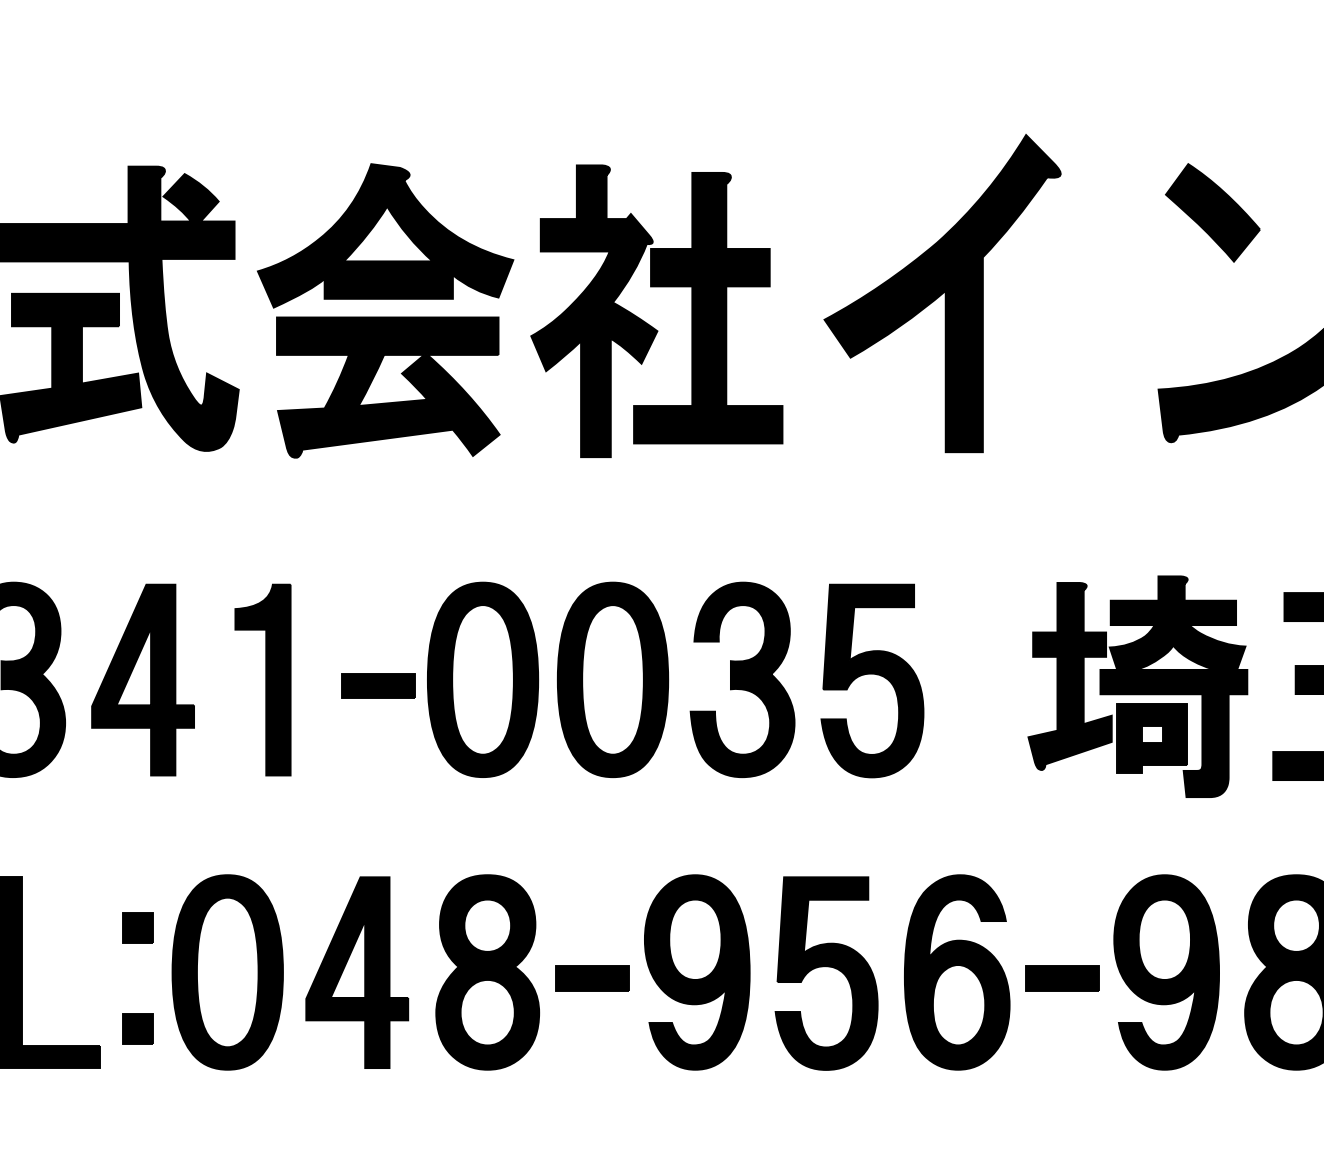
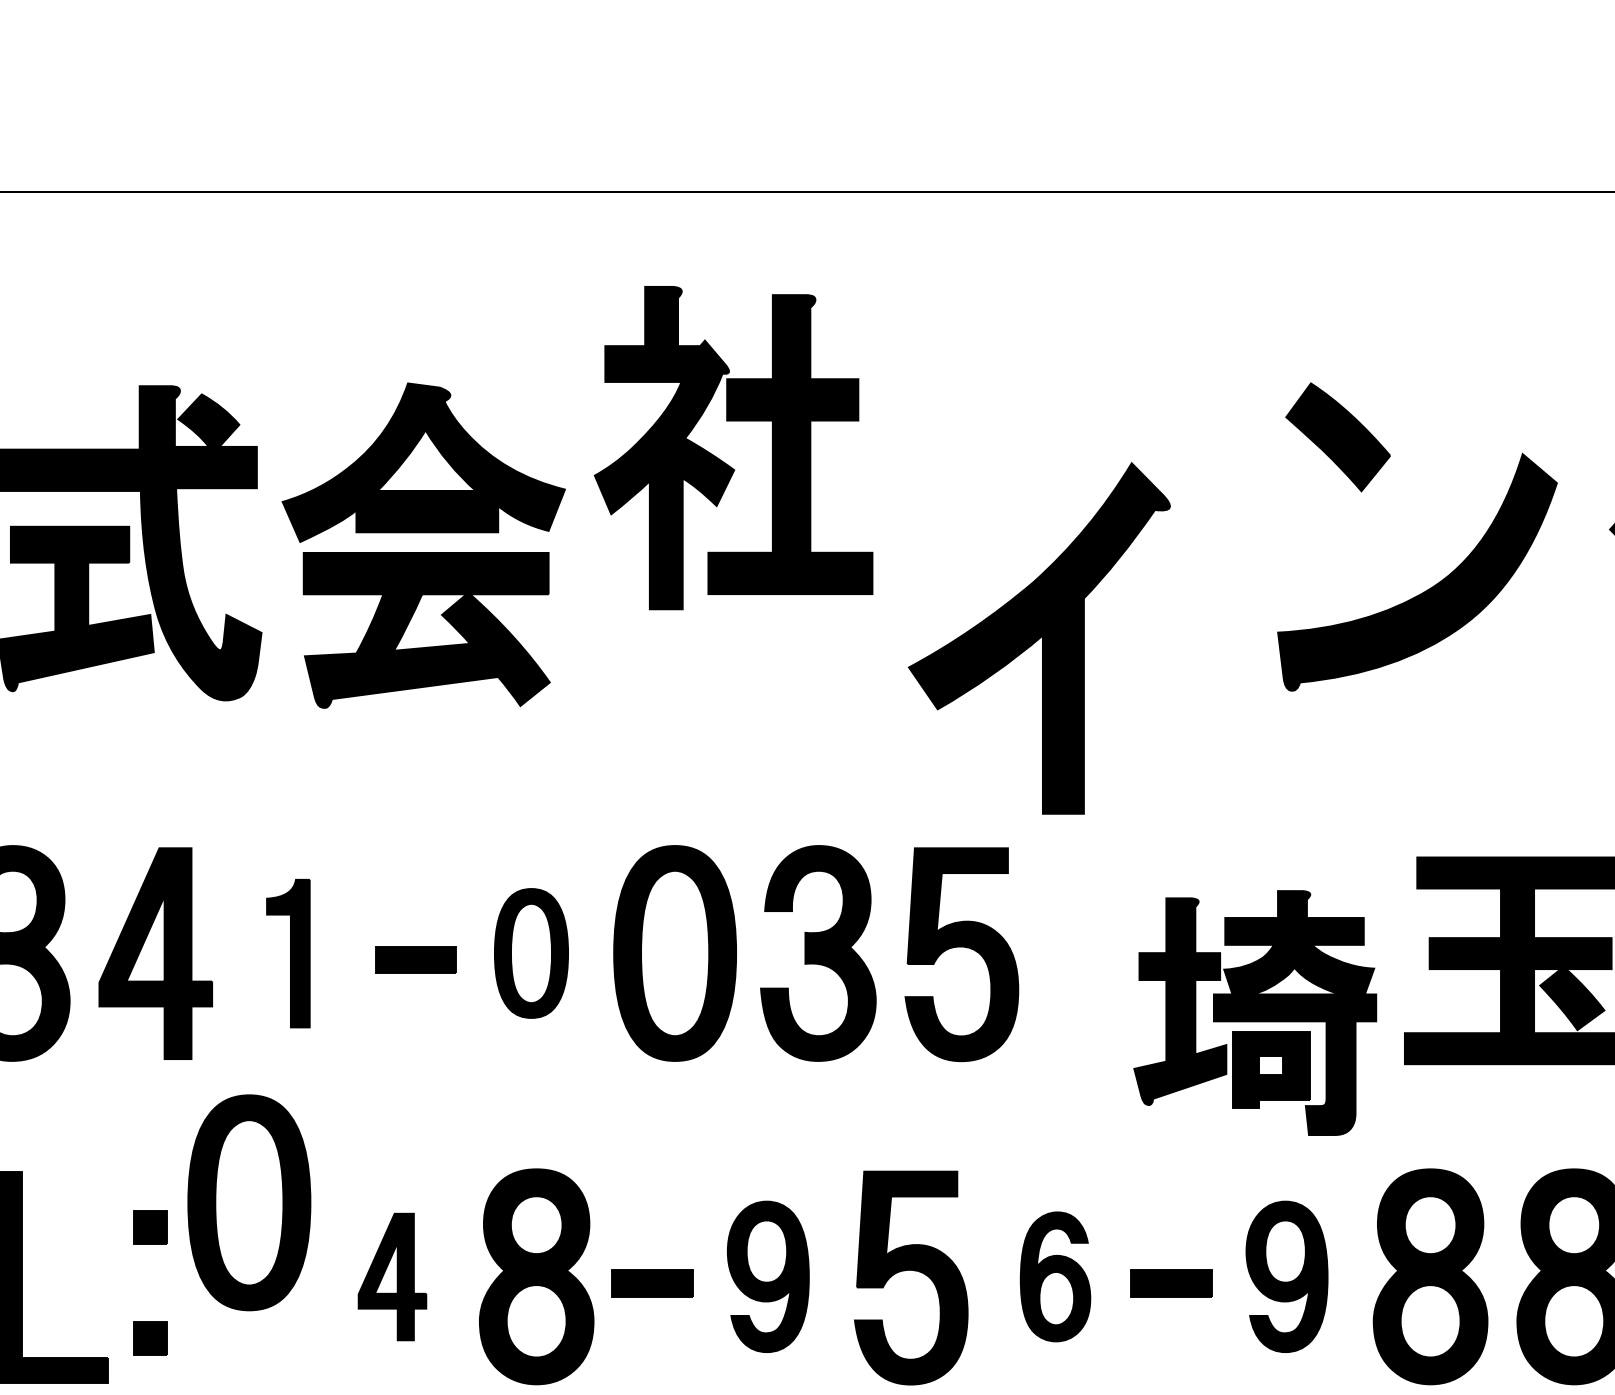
part: (941, 293) -> (1038, 638), moved
part: (649, 324) -> (725, 462), moved
part: (263, 679) -> (288, 953), size x0.7
part: (483, 679) -> (531, 953), size x0.6
part: (1138, 686) -> (1255, 1012), moved
part: (227, 972) -> (249, 1202), moved
part: (357, 972) -> (392, 1276), size x0.6
part: (697, 972) -> (768, 1276), size x0.7
part: (957, 972) -> (1055, 1276), size x0.6
part: (1166, 972) -> (1286, 1276), size x0.7

